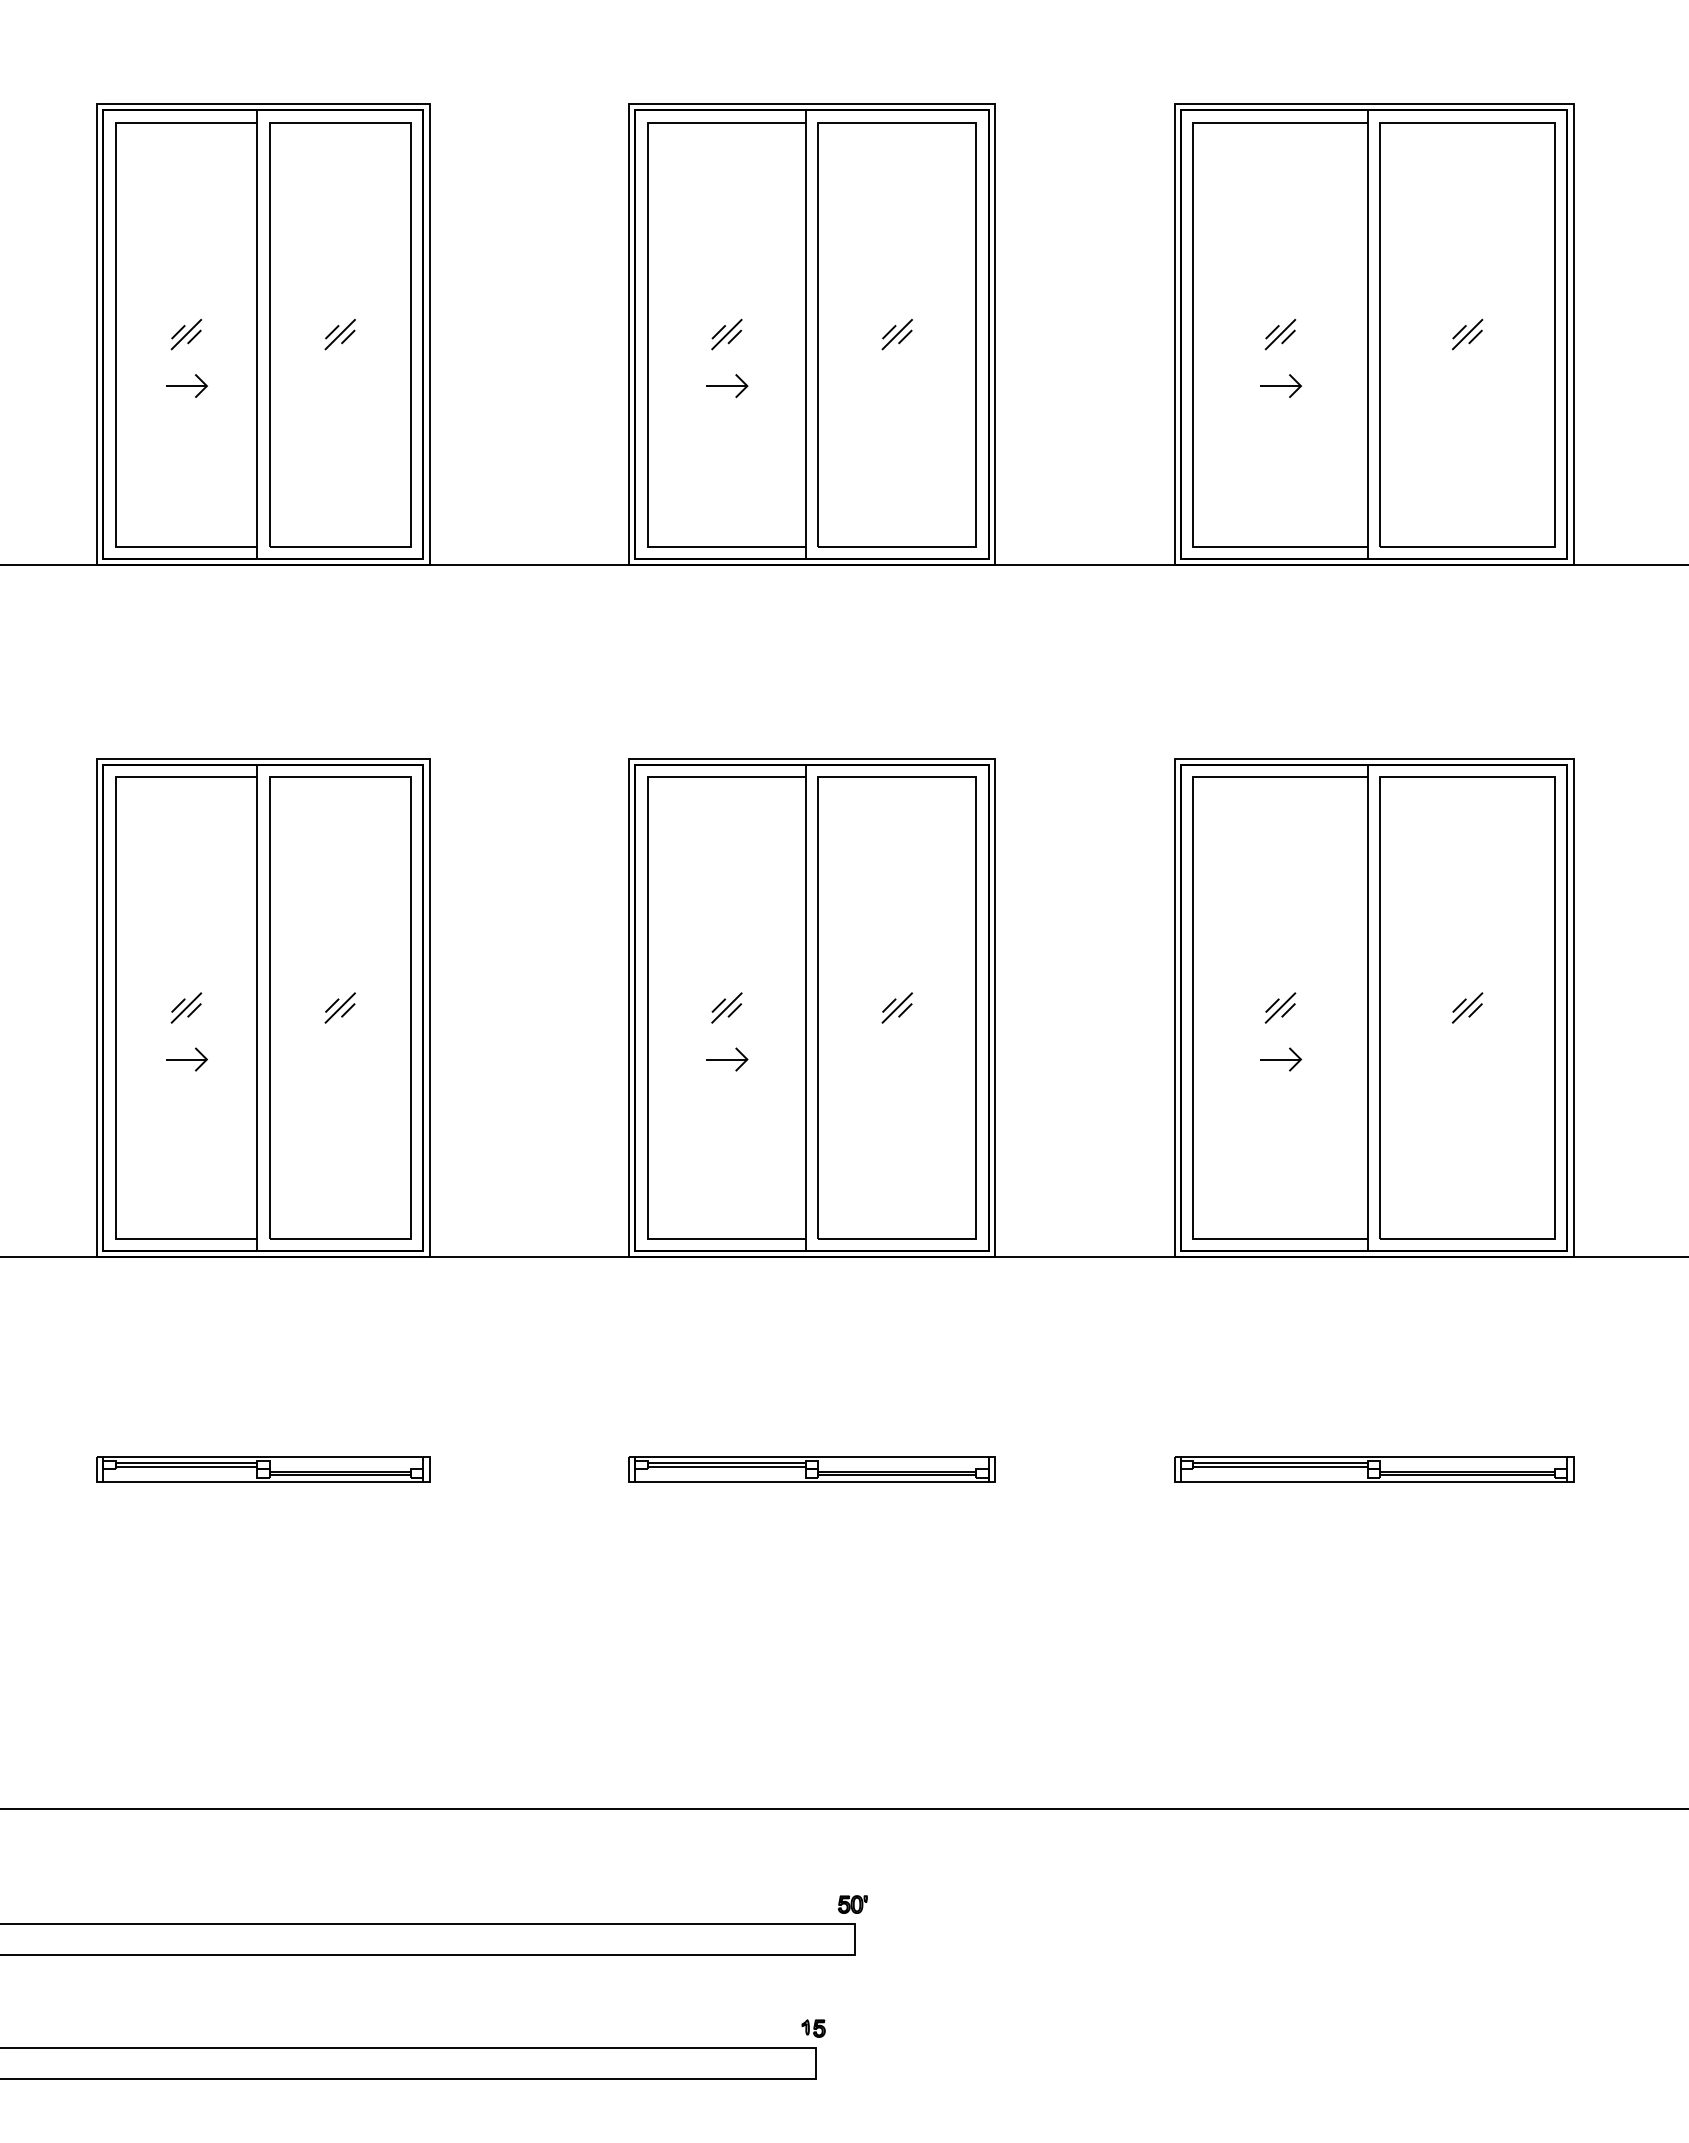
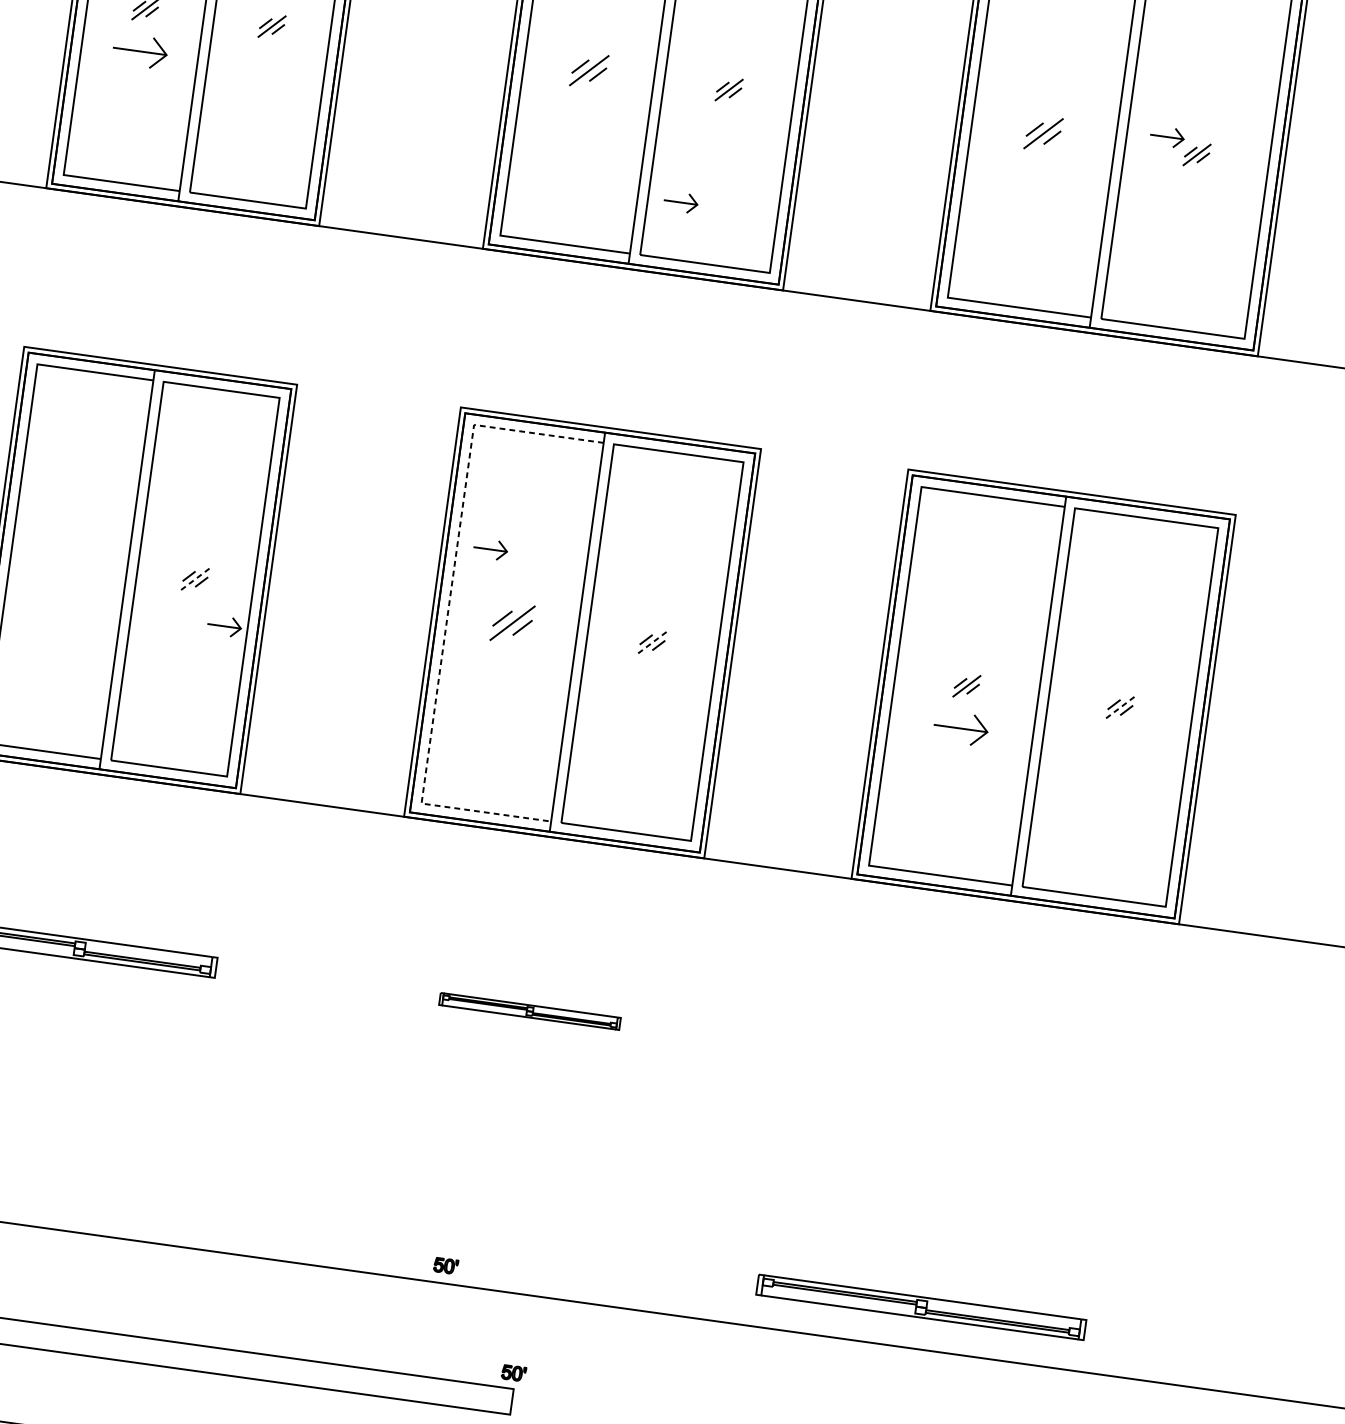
part: (726, 334) -> (588, 70), size x1.4
part: (1280, 334) -> (1043, 133), size x1.4
part: (186, 385) -> (140, 50), size x1.6
part: (727, 385) -> (681, 202), moved
part: (1280, 385) -> (1166, 136), moved
part: (186, 1007) -> (69, 561), removed
part: (726, 1007) -> (512, 622), size x1.6
line: (340, 1008) -> (195, 579), solid -> dashed
line: (647, 1008) -> (447, 614), solid -> dashed
line: (897, 1008) -> (652, 643), solid -> dashed
line: (1467, 1008) -> (1120, 707), solid -> dashed
part: (186, 1059) -> (224, 626), moved
part: (727, 1059) -> (490, 549), moved
part: (1281, 1059) -> (961, 728), size x1.6
part: (811, 1469) -> (529, 1011), size x0.6
part: (1374, 1469) -> (921, 1307), moved
part: (753, 1787) -> (445, 1265), added

